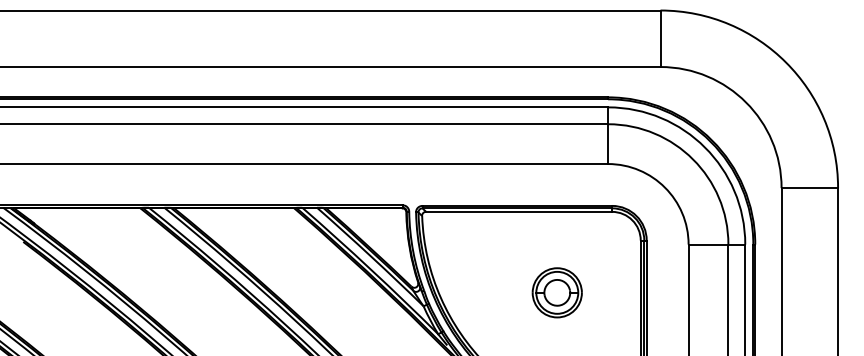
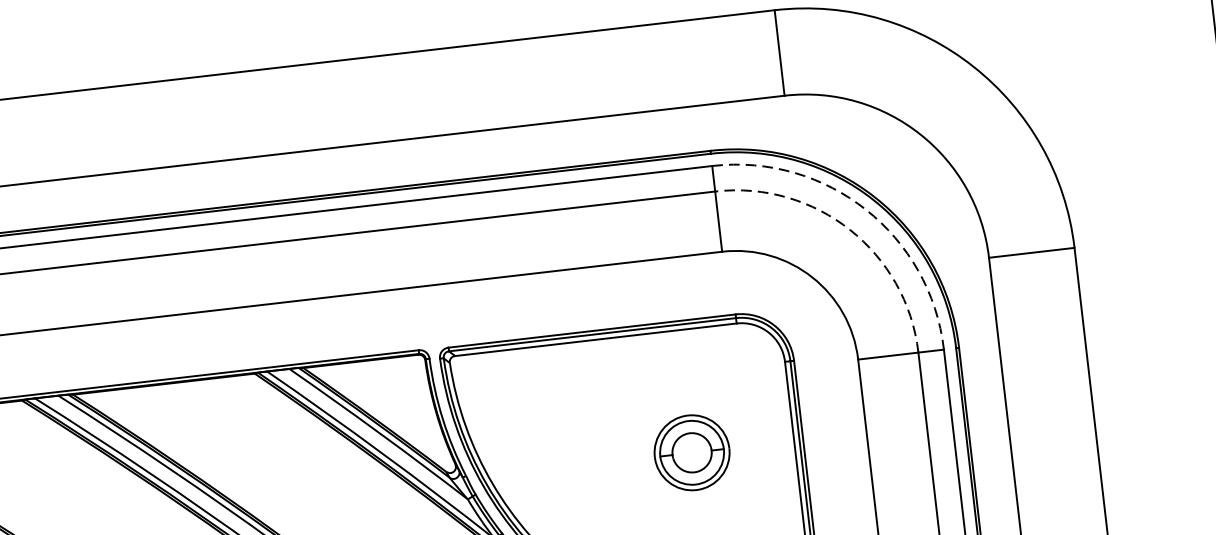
arc: (705, 147) -> (866, 209), solid -> dashed
arc: (693, 159) -> (850, 229), solid -> dashed
part: (556, 292) -> (690, 452), moved

